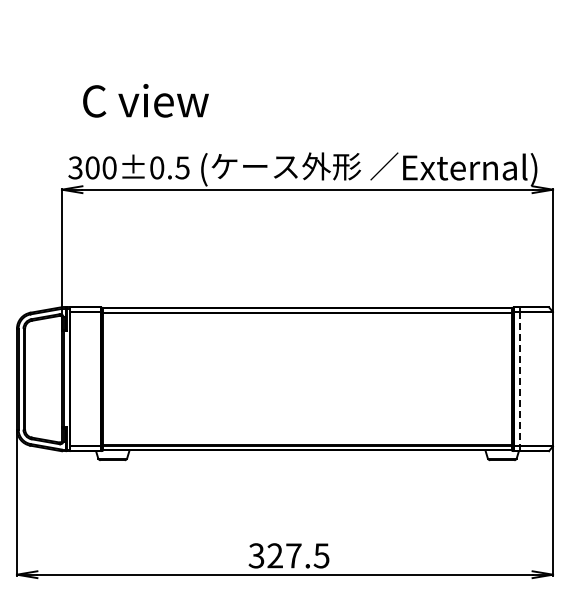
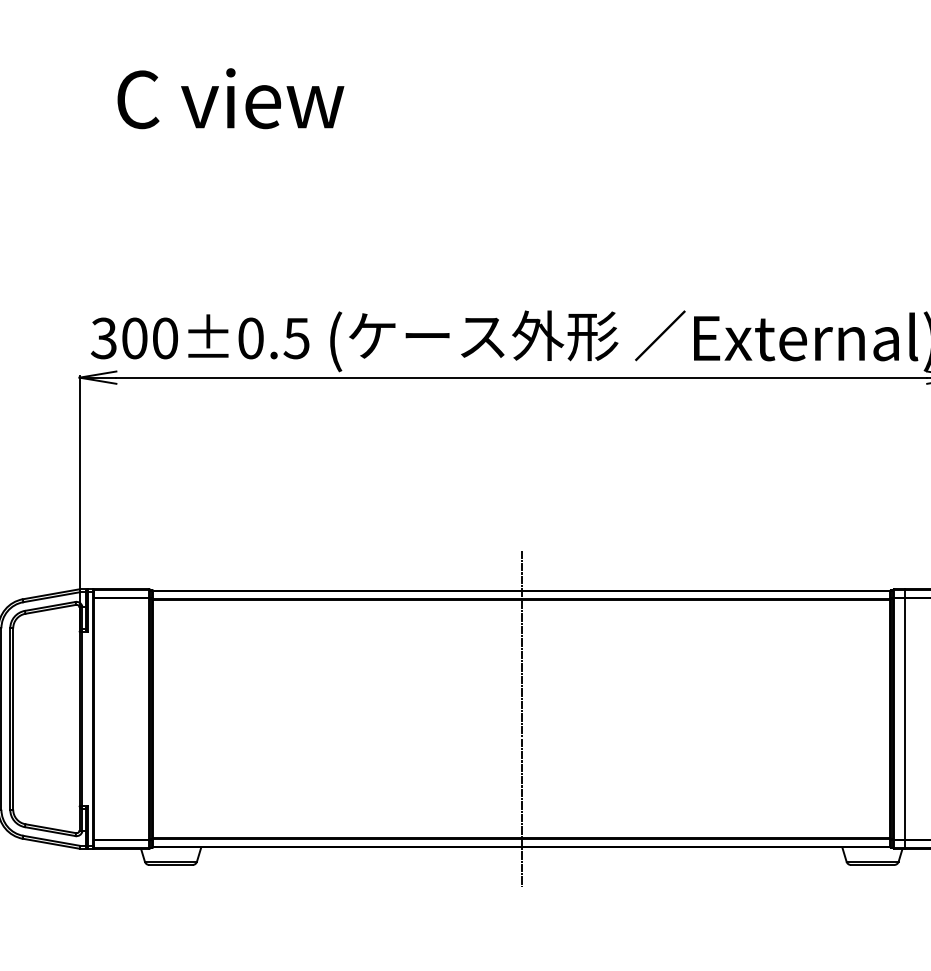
text: (145, 100) -> (230, 98), moved
line: (307, 378) -> (521, 717), added
line: (520, 379) -> (905, 719), dashed -> solid

